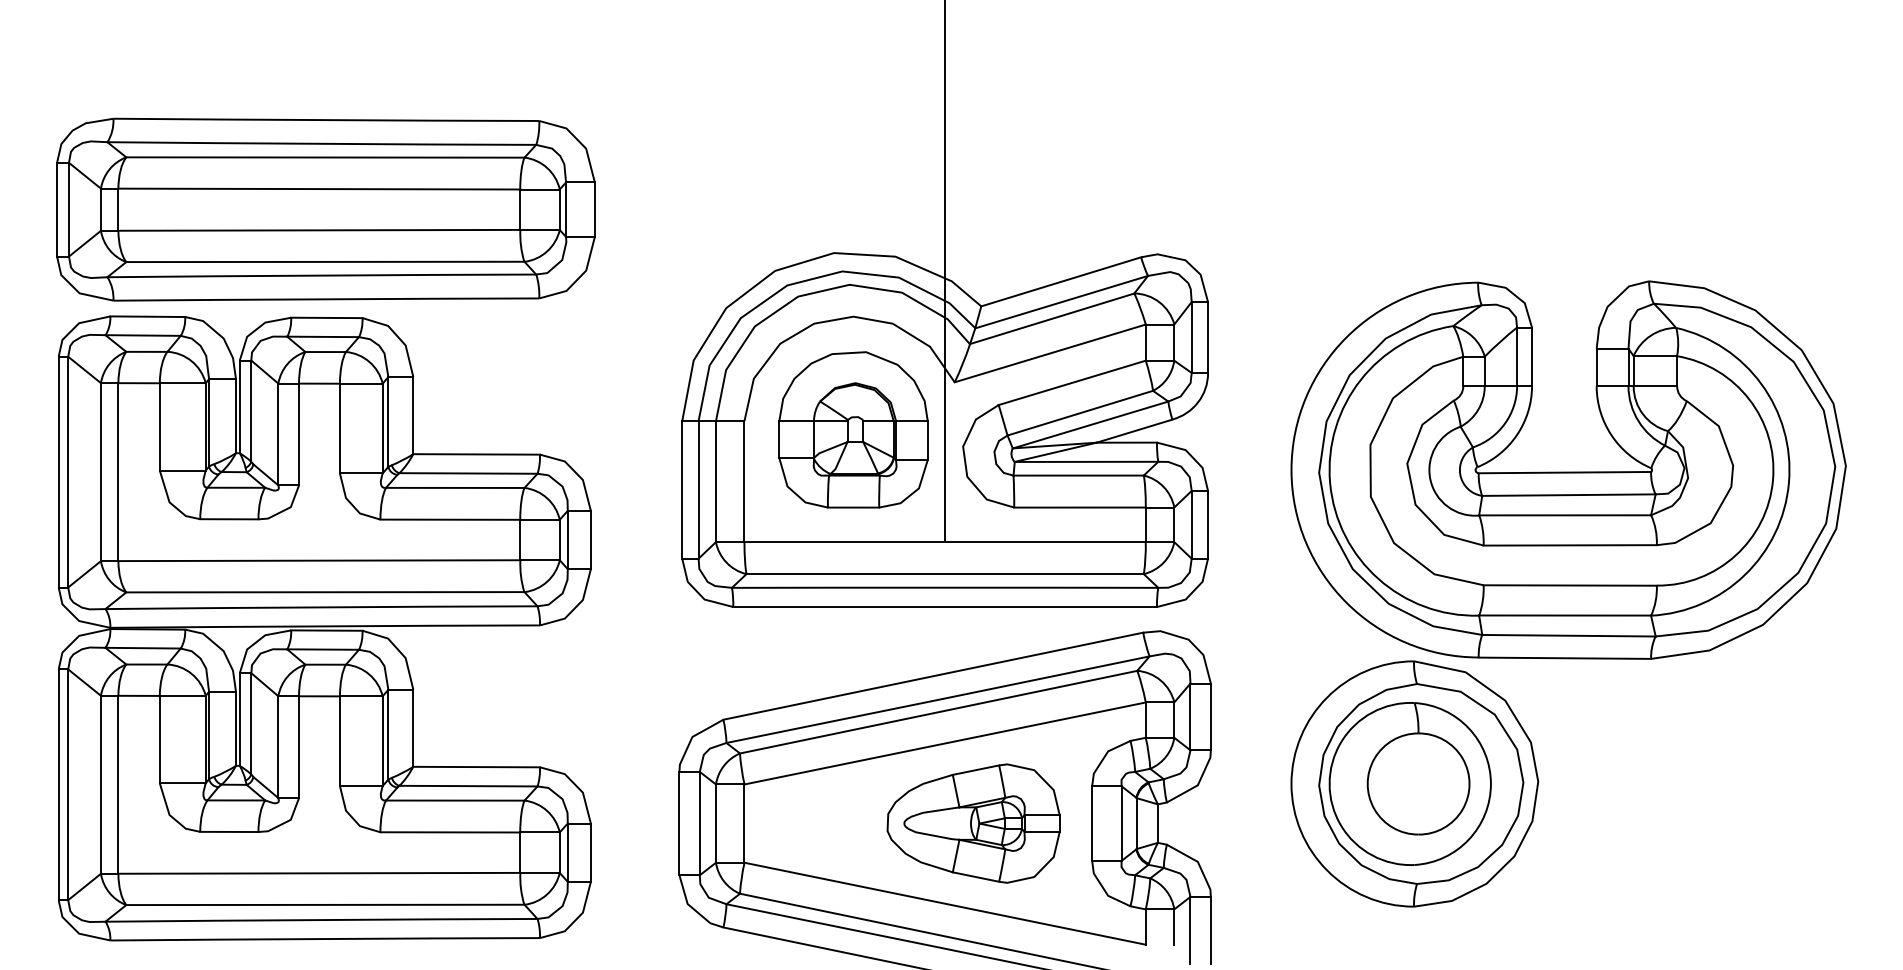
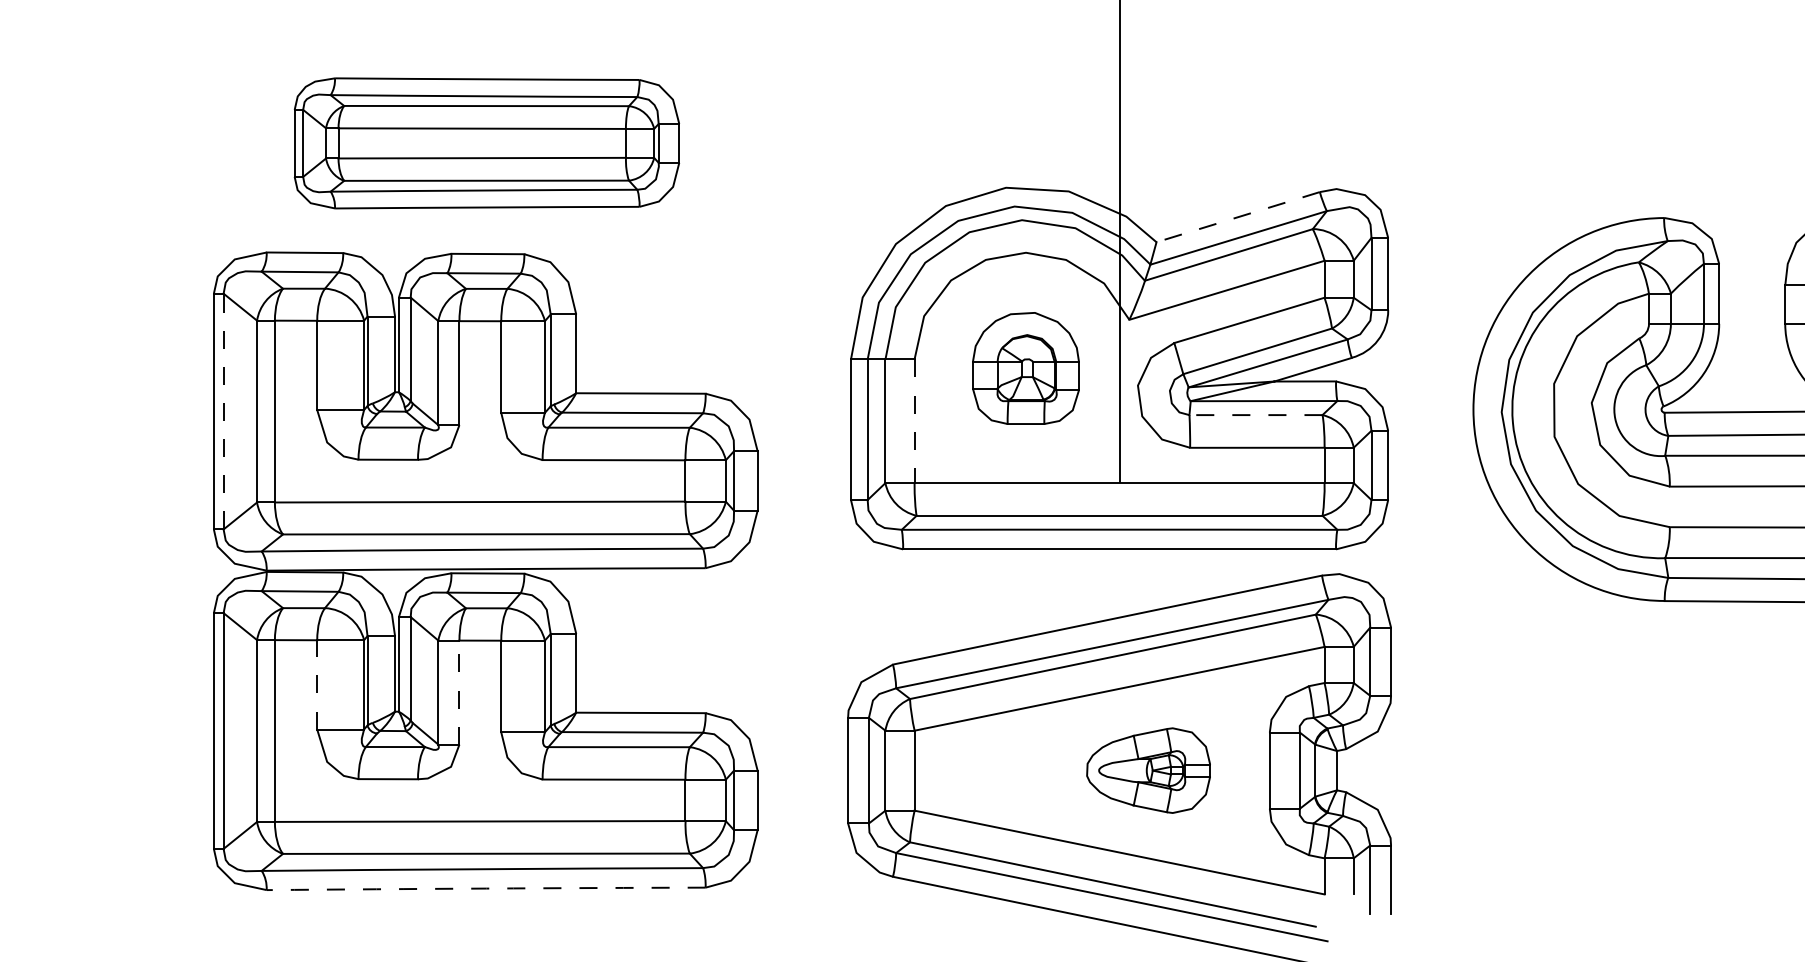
part: (325, 209) -> (486, 143), size x0.7
line: (1061, 281) -> (1238, 216), solid -> dashed
part: (853, 429) -> (1025, 368), size x0.7
line: (68, 471) -> (223, 410), solid -> dashed
line: (1078, 475) -> (1255, 415), solid -> dashed
line: (744, 481) -> (914, 421), solid -> dashed
line: (159, 739) -> (316, 684), solid -> dashed
line: (299, 747) -> (459, 692), solid -> dashed
part: (1414, 783) -> (1599, 729), removed
part: (973, 823) -> (1148, 770), size x0.7
arc: (325, 938) -> (486, 888), solid -> dashed

